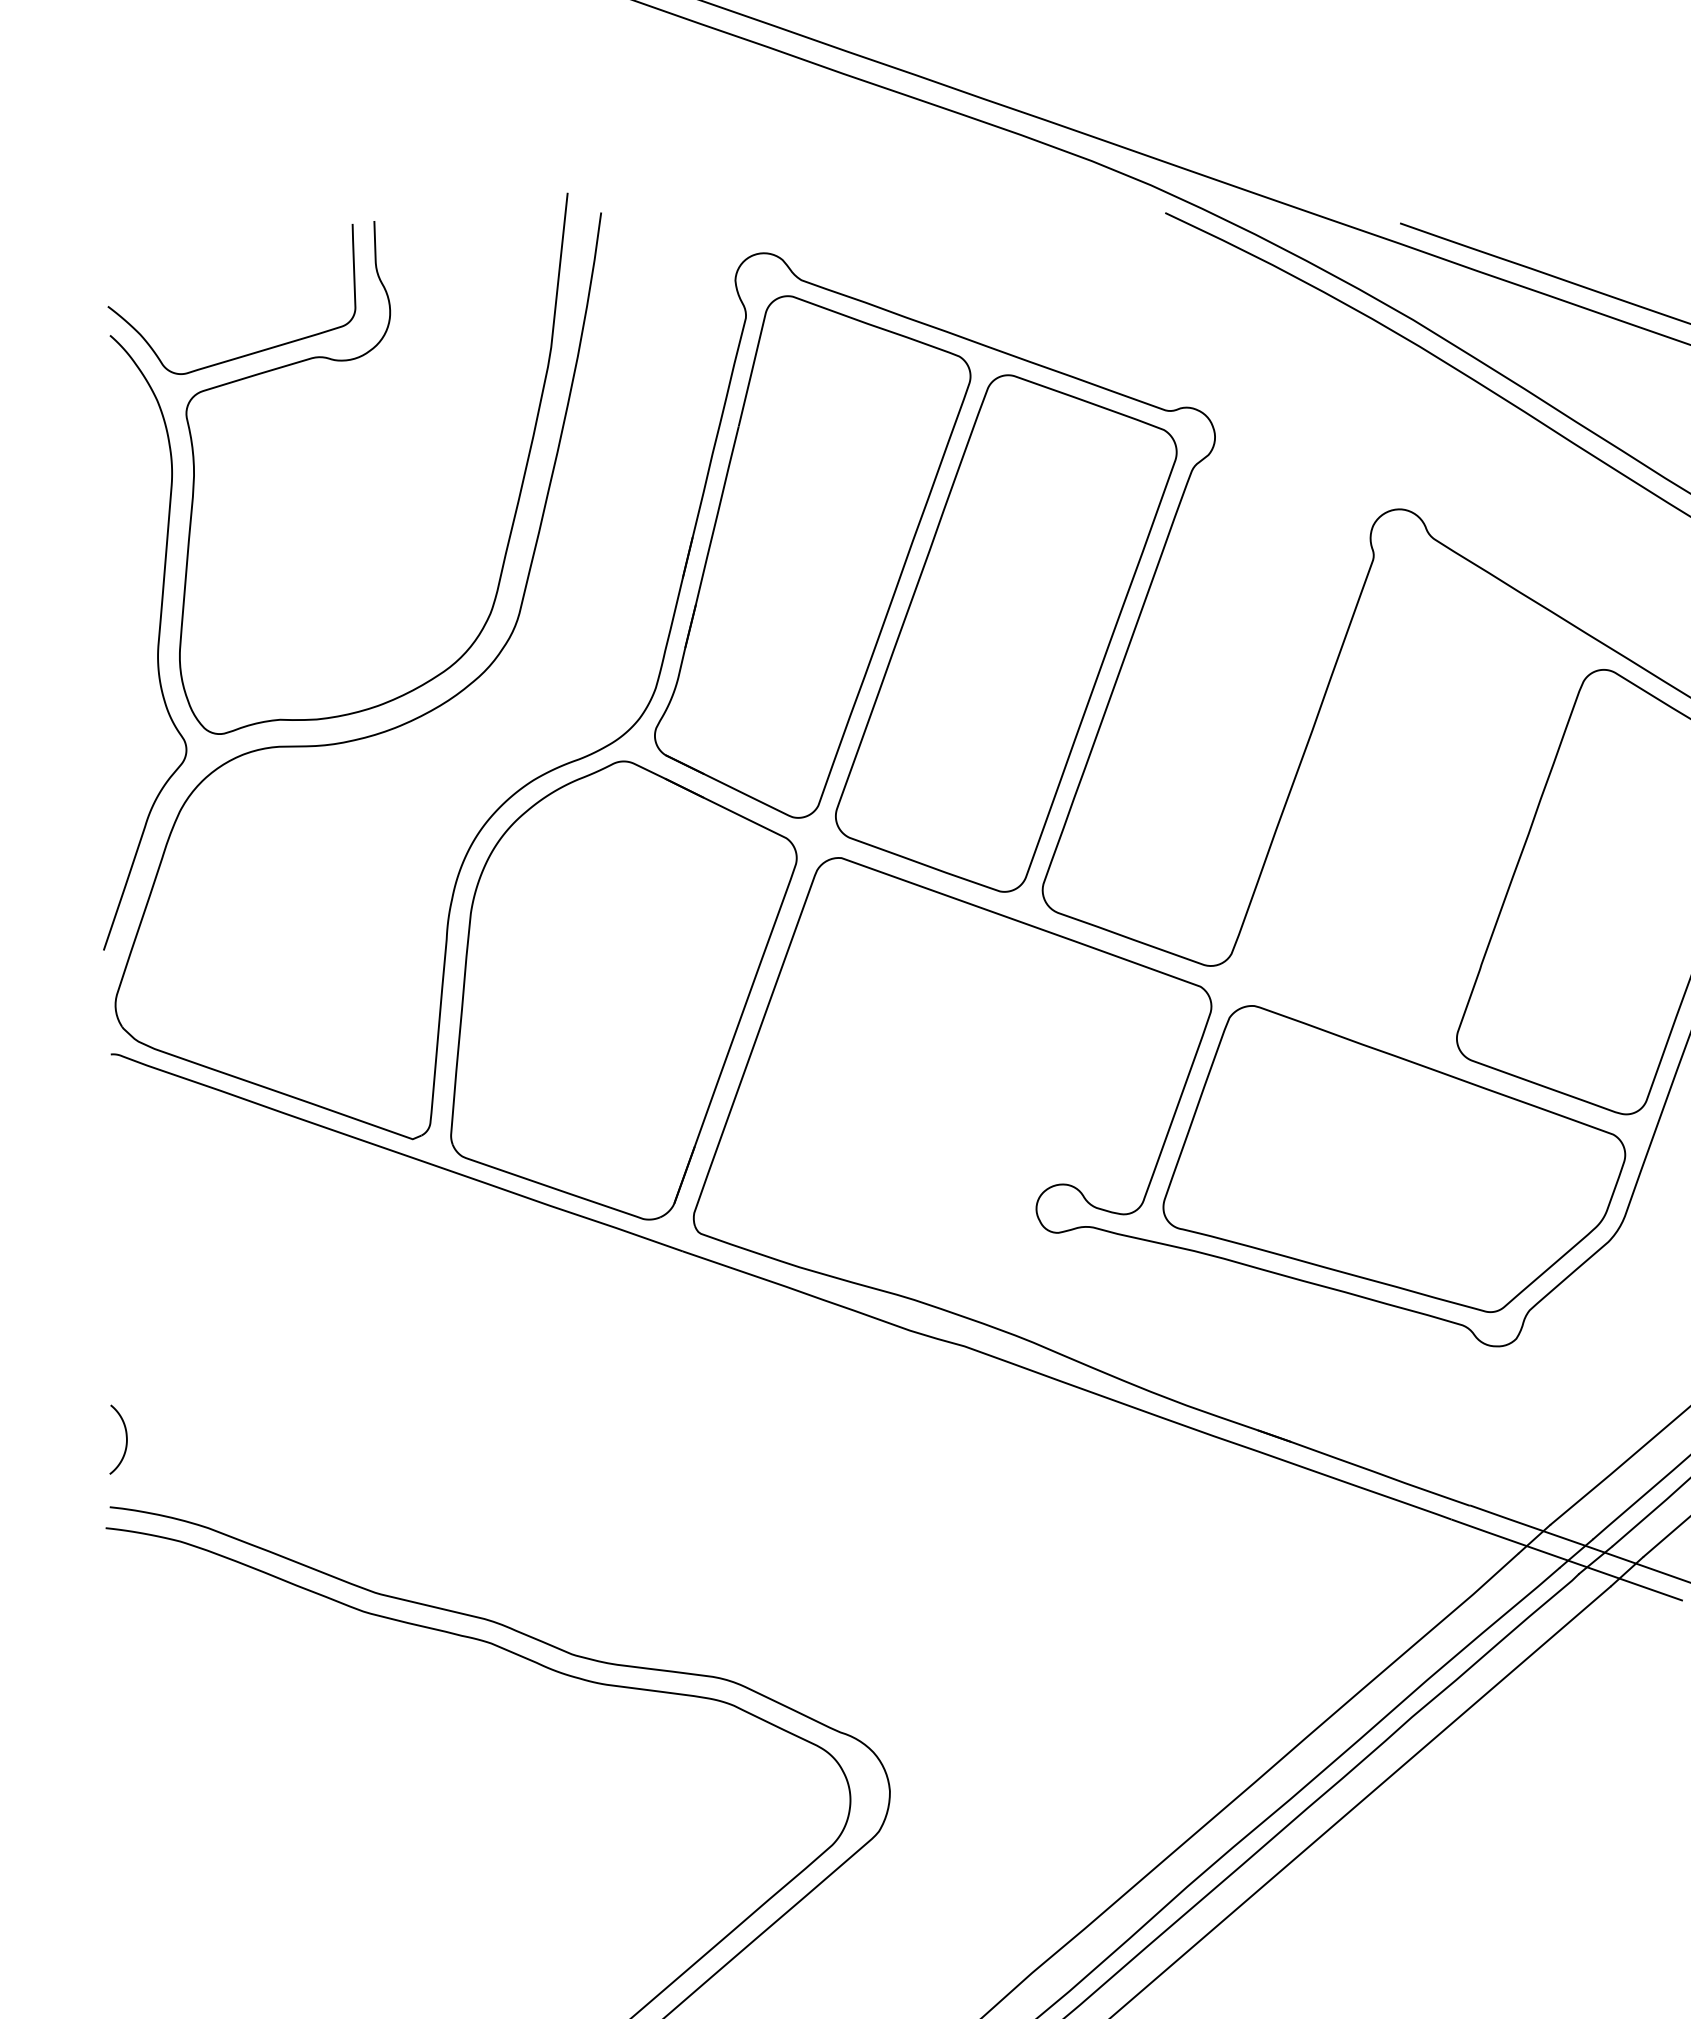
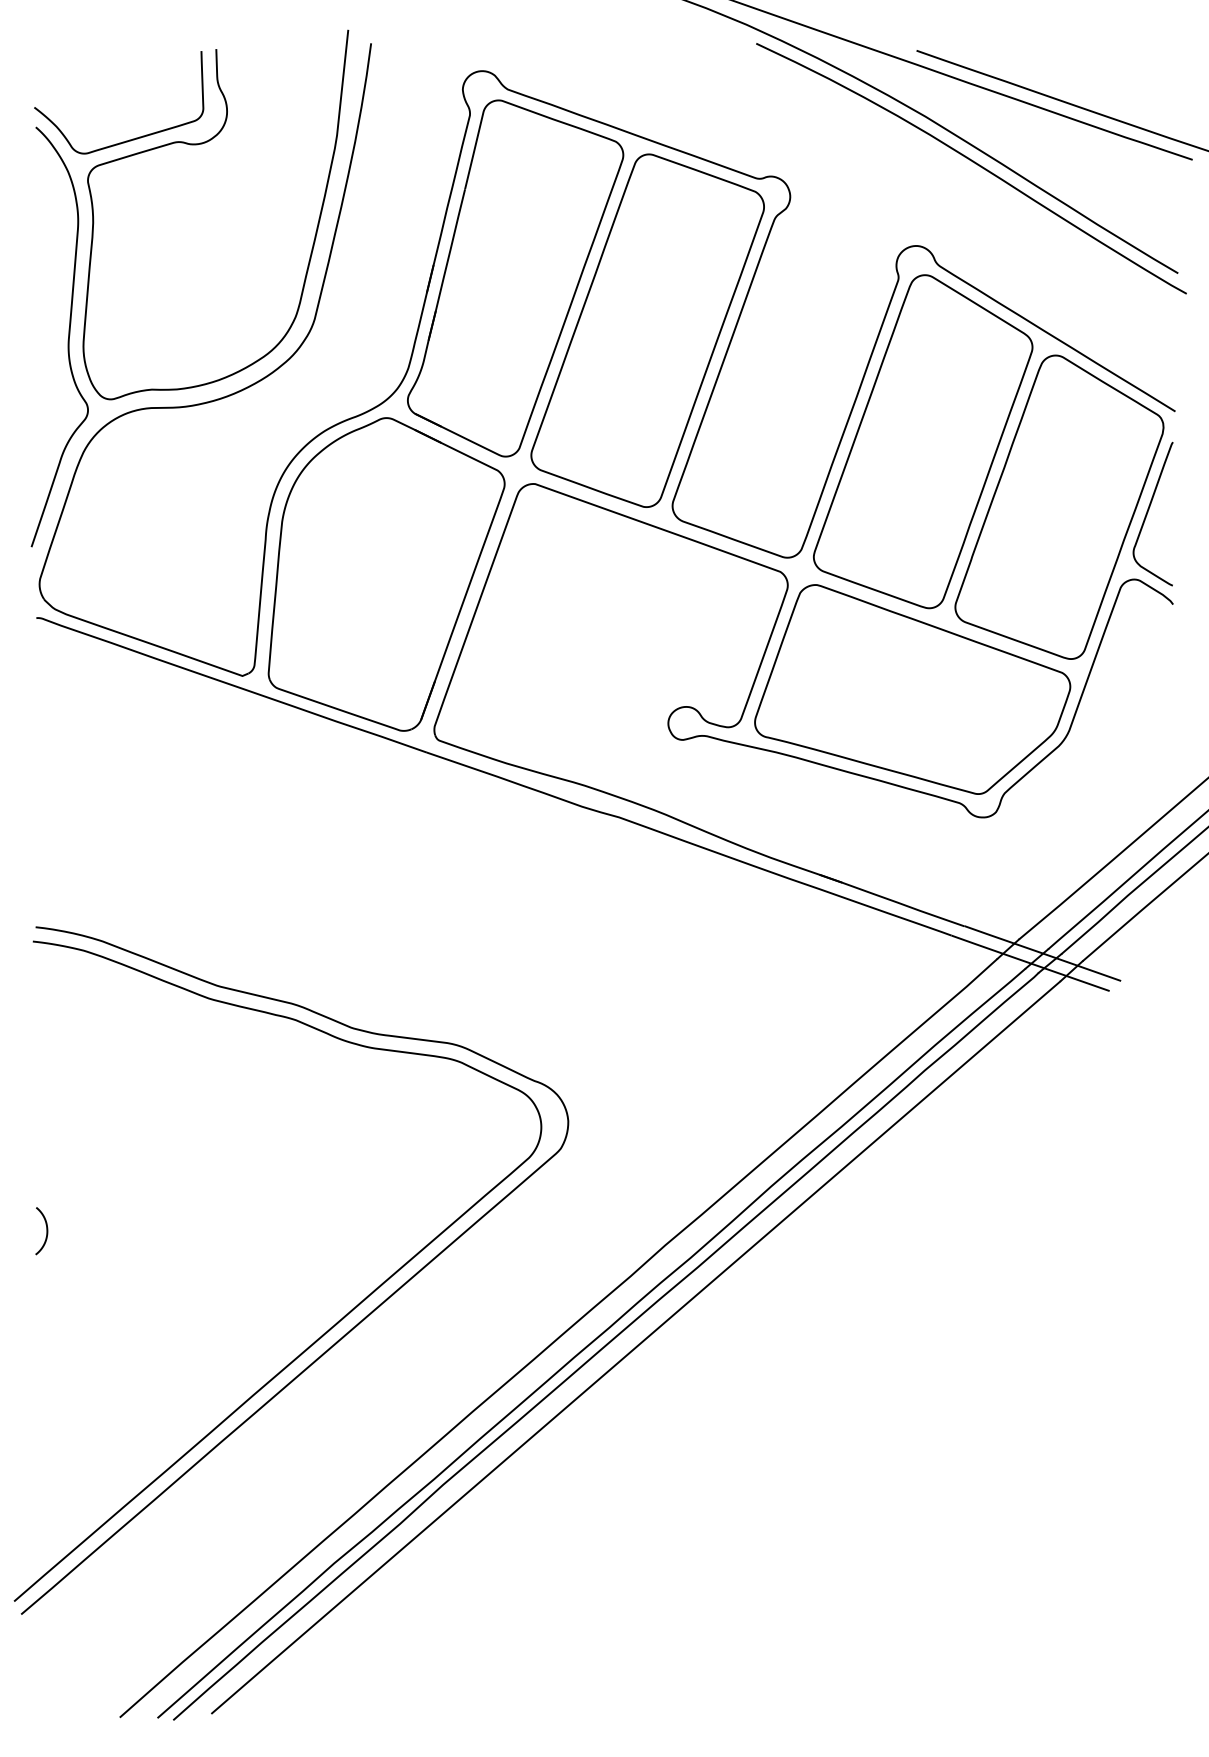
part: (1410, 795) -> (923, 441), added
curve: (125, 1440) -> (46, 1231), moved

